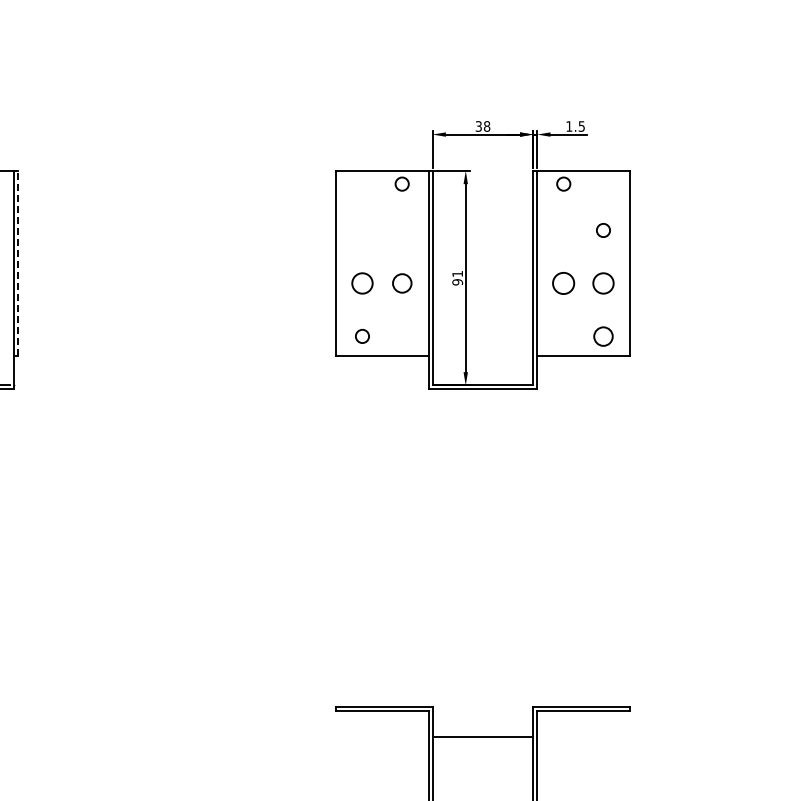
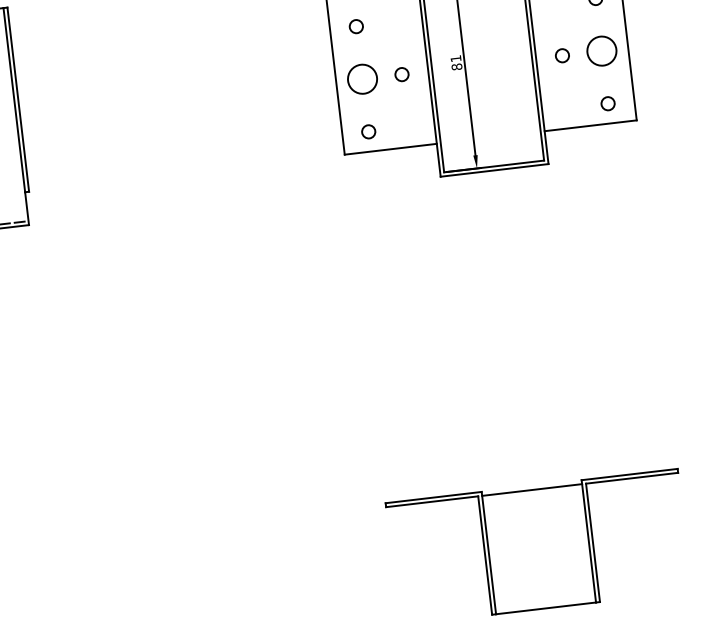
circle: (362, 230) -> (356, 26), added
line: (18, 263) -> (18, 99), dashed -> solid
text: (457, 282) -> (456, 67), 91 -> 81
circle: (362, 283) -> (362, 79), size x1.43
circle: (401, 283) -> (401, 74), size x0.71
circle: (563, 283) -> (562, 55), size x0.62
circle: (603, 283) -> (601, 51), size x1.43
circle: (603, 335) -> (608, 102), size x0.71
line: (482, 737) -> (531, 490), moved

